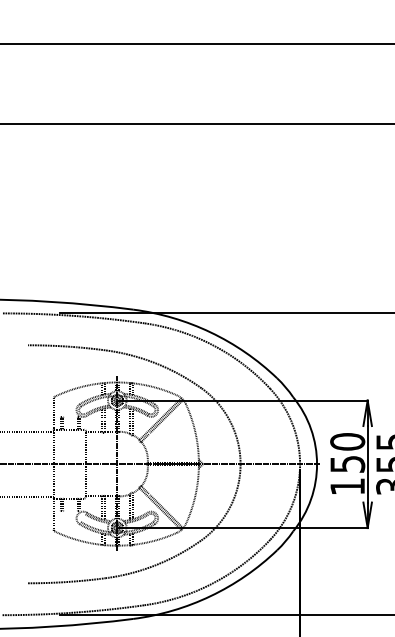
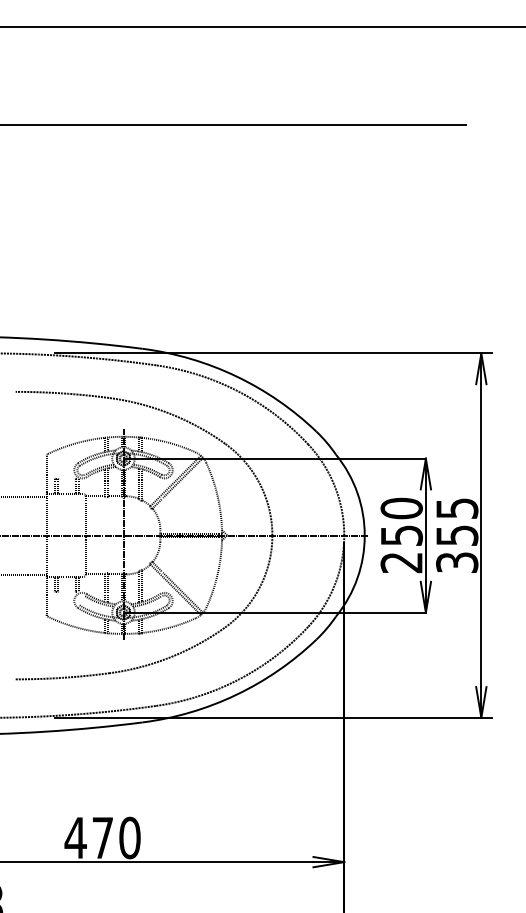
text: (347, 487) -> (401, 563), 150 -> 250

